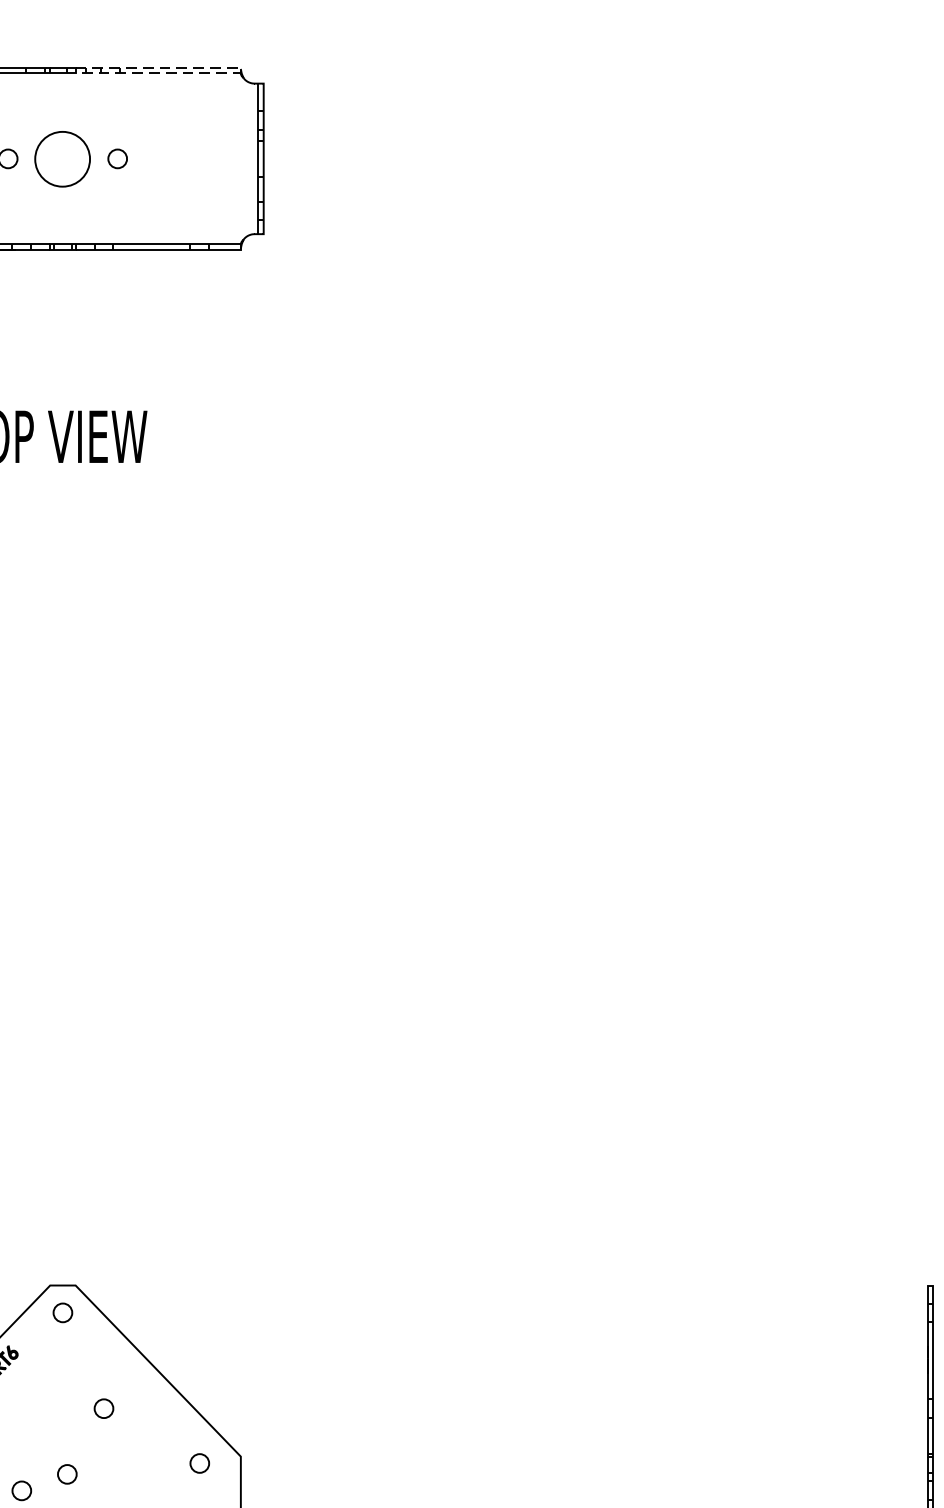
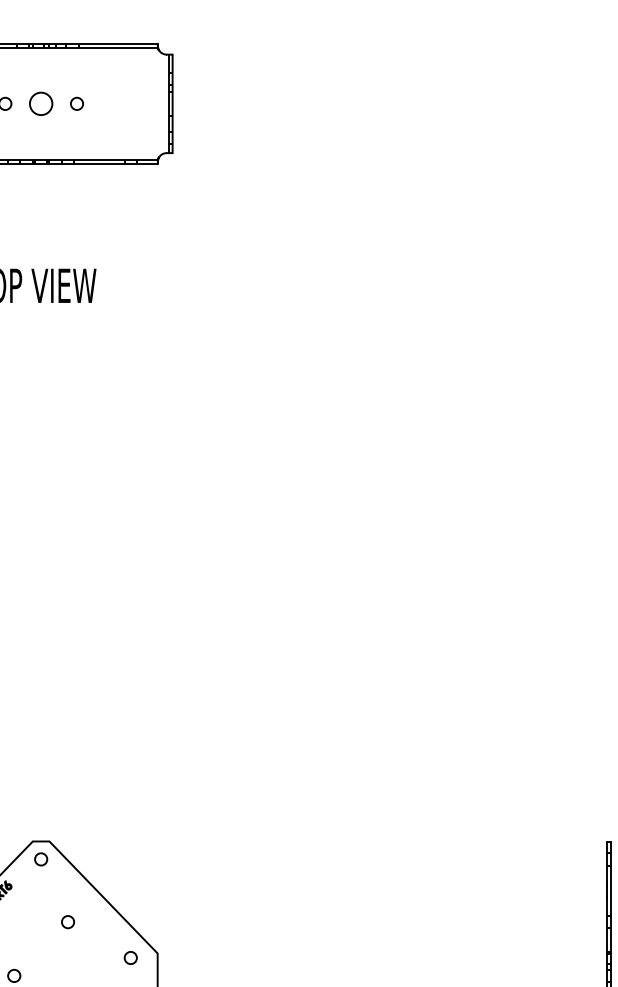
line: (240, 71) -> (157, 46), dashed -> solid
circle: (63, 158) -> (41, 103), size x0.62
circle: (68, 1474) -> (44, 965), removed

